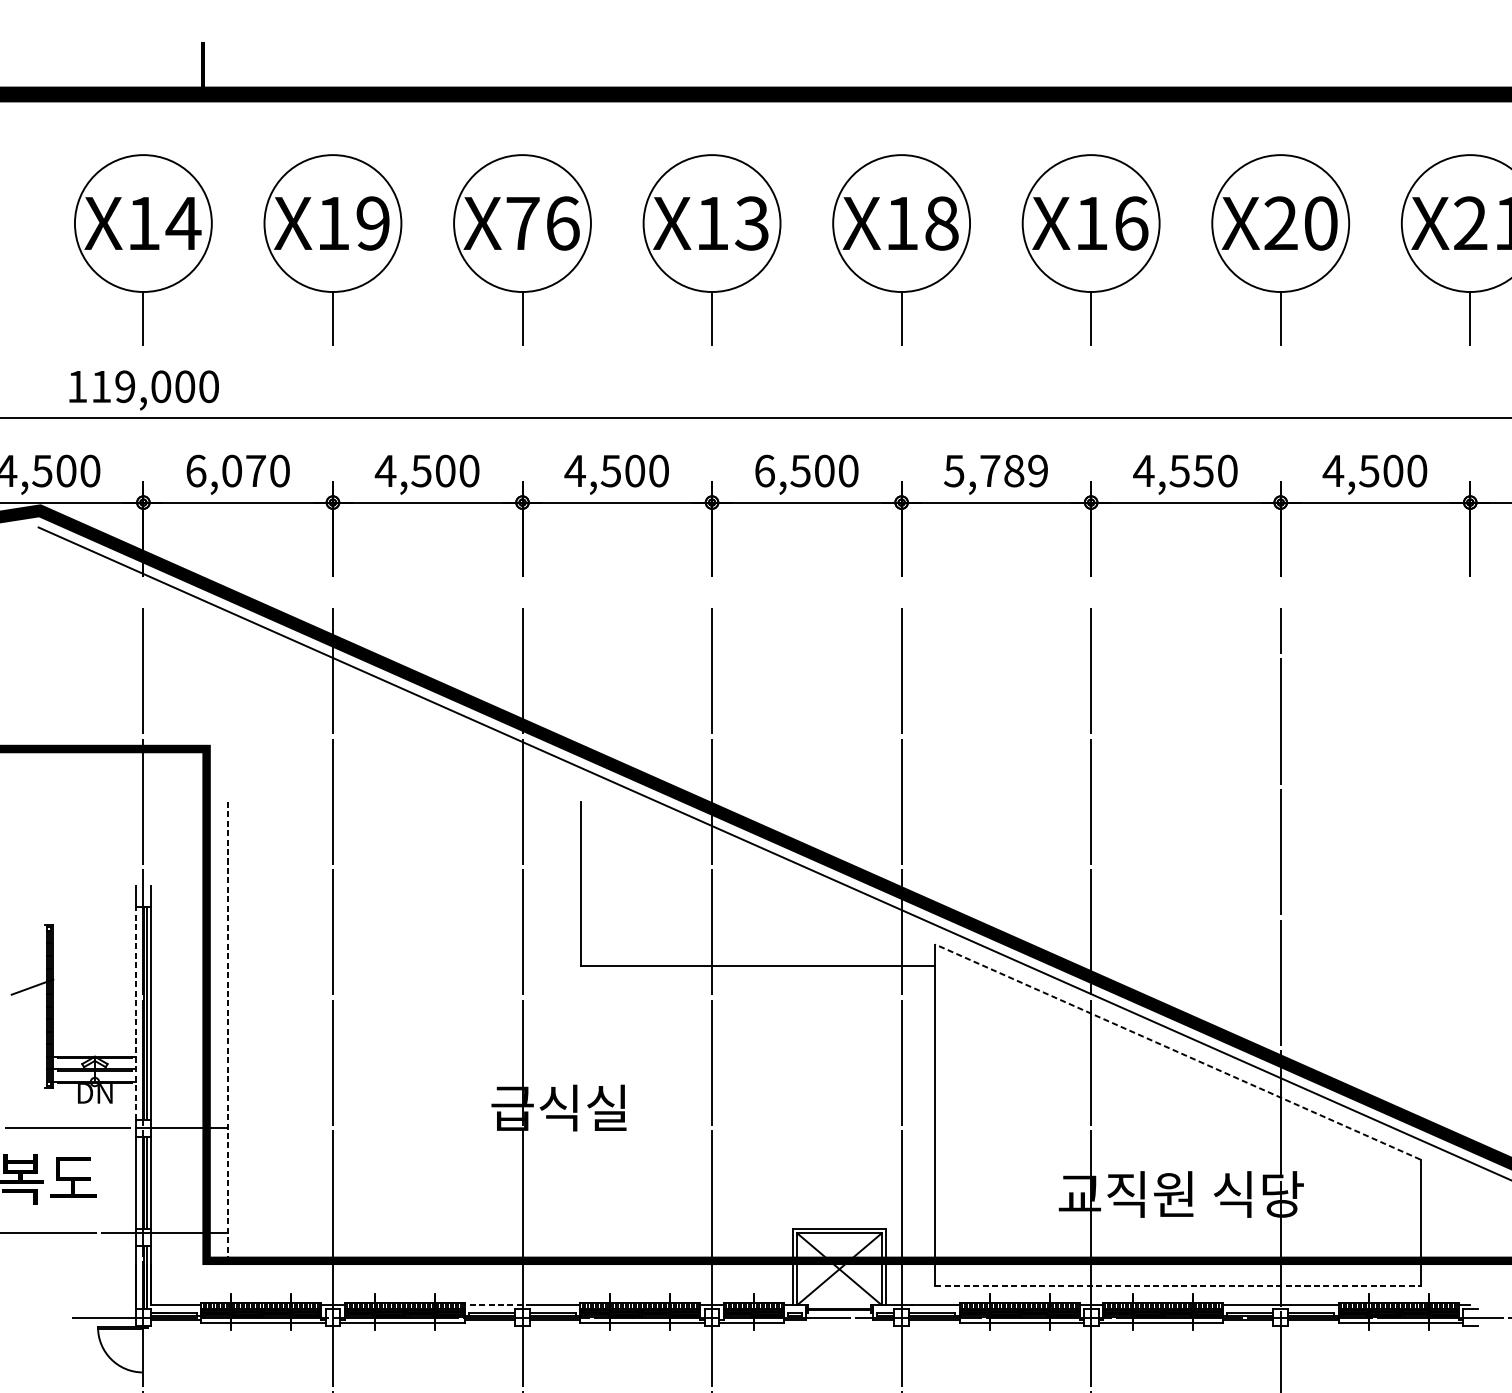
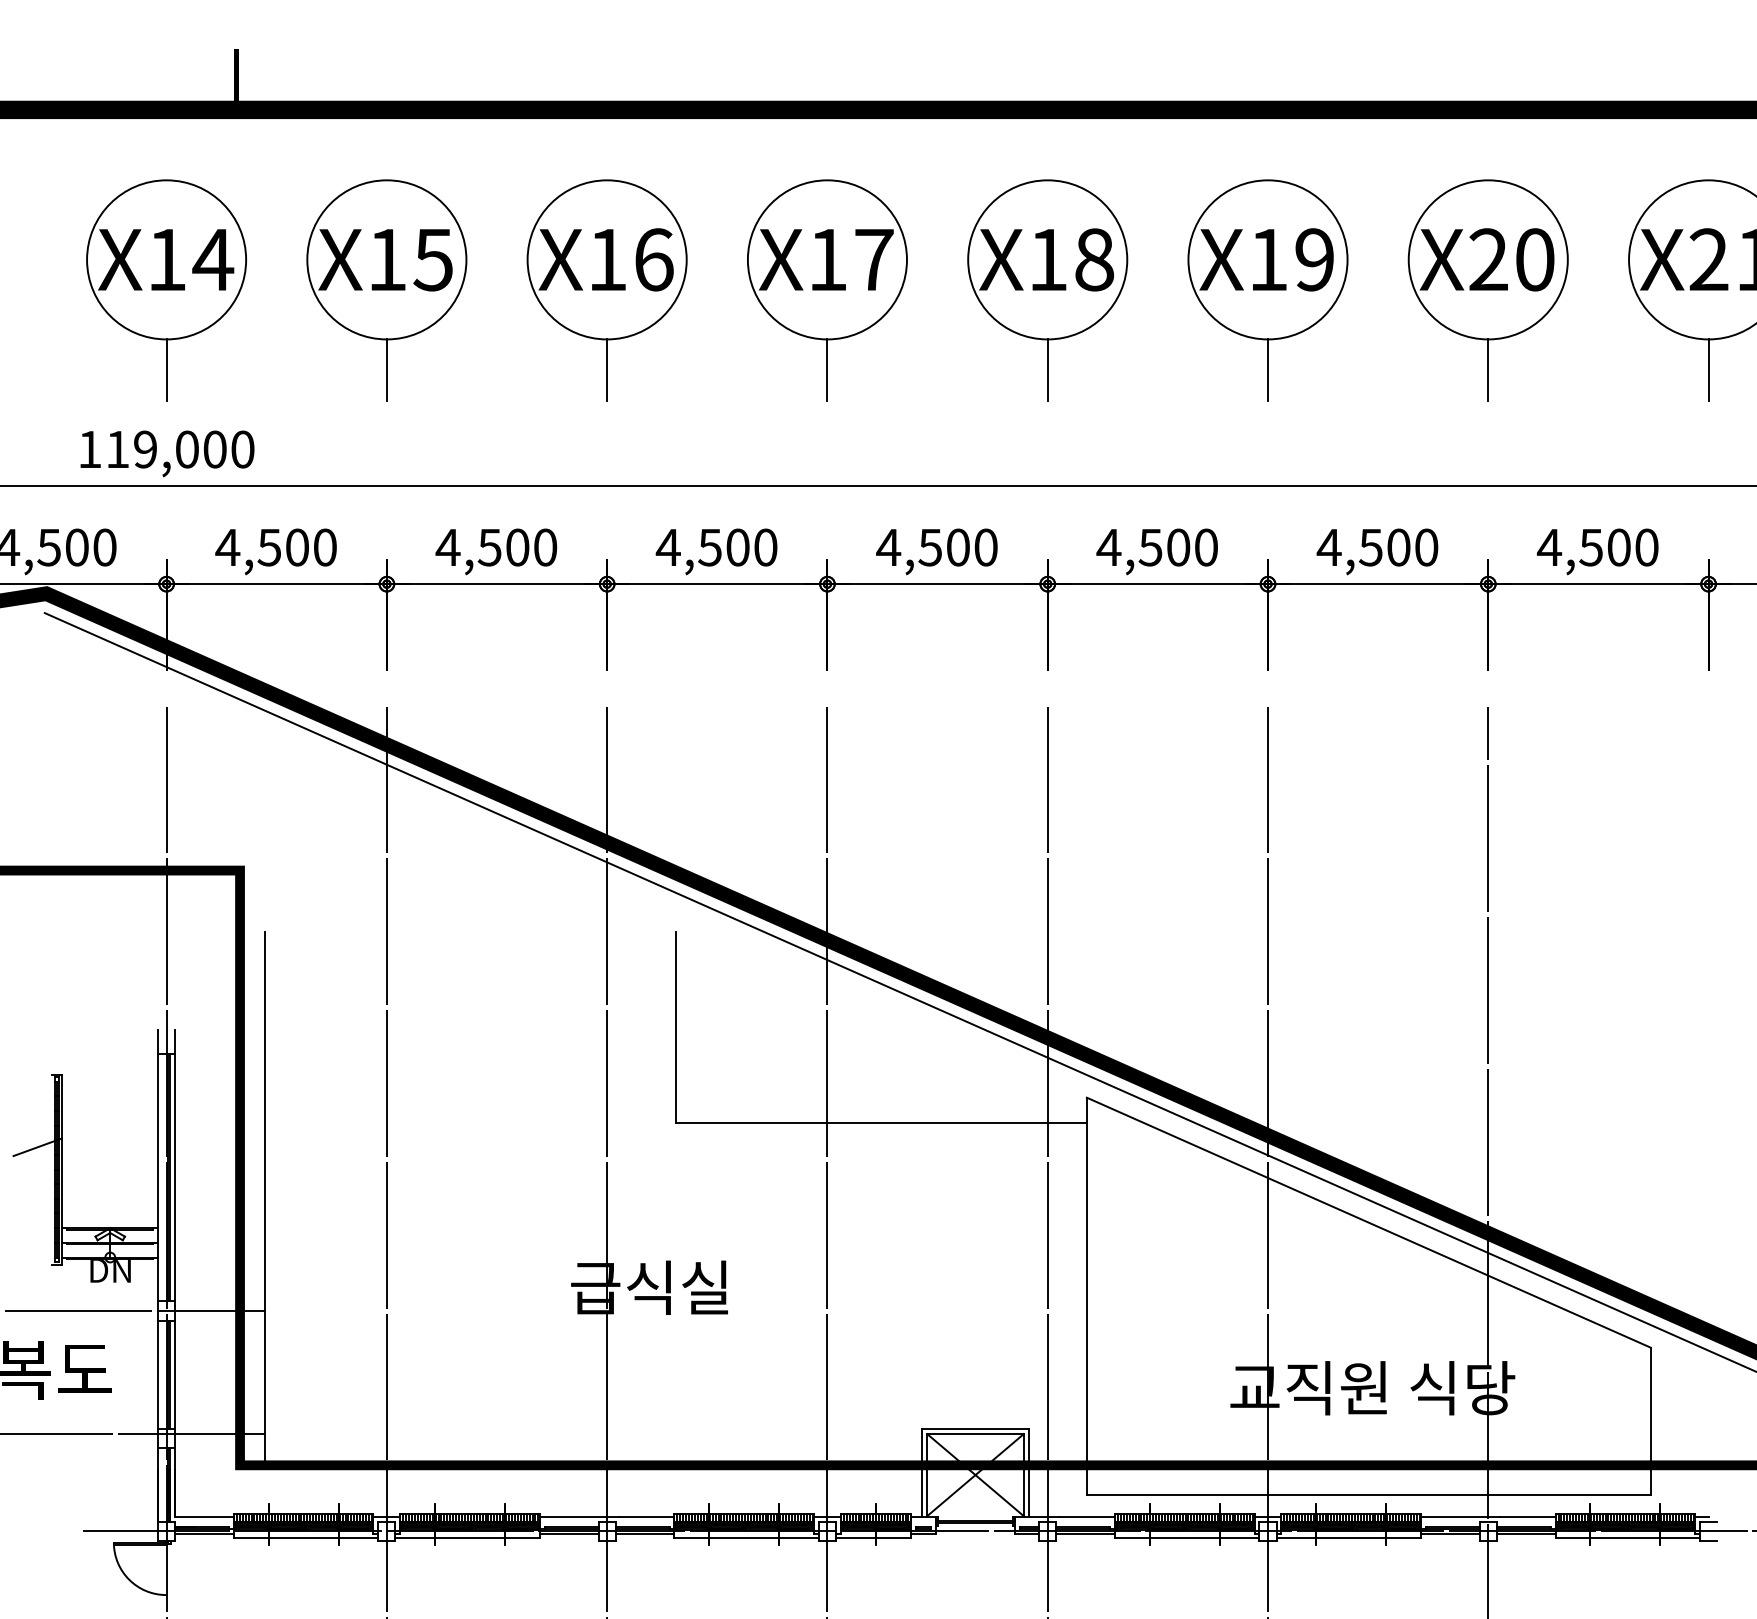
text: (372, 223) -> (432, 259), X19 -> X15
text: (522, 223) -> (607, 259), X76 -> X16
text: (751, 223) -> (873, 259), X13 -> X17
text: (1131, 223) -> (1314, 259), X16 -> X19
text: (225, 471) -> (262, 547), 6,070 -> 4,500
text: (764, 471) -> (888, 547), 6,500 -> 4,500
text: (995, 471) -> (1156, 547), 5,789 -> 4,500
text: (1203, 471) -> (1398, 547), 4,550 -> 4,500
line: (136, 1013) -> (158, 1177), dashed -> solid
line: (227, 1031) -> (264, 1198), dashed -> solid
line: (1177, 1051) -> (1368, 1222), dashed -> solid
line: (1177, 1285) -> (1368, 1494), dashed -> solid
line: (497, 1304) -> (578, 1516), dashed -> solid

